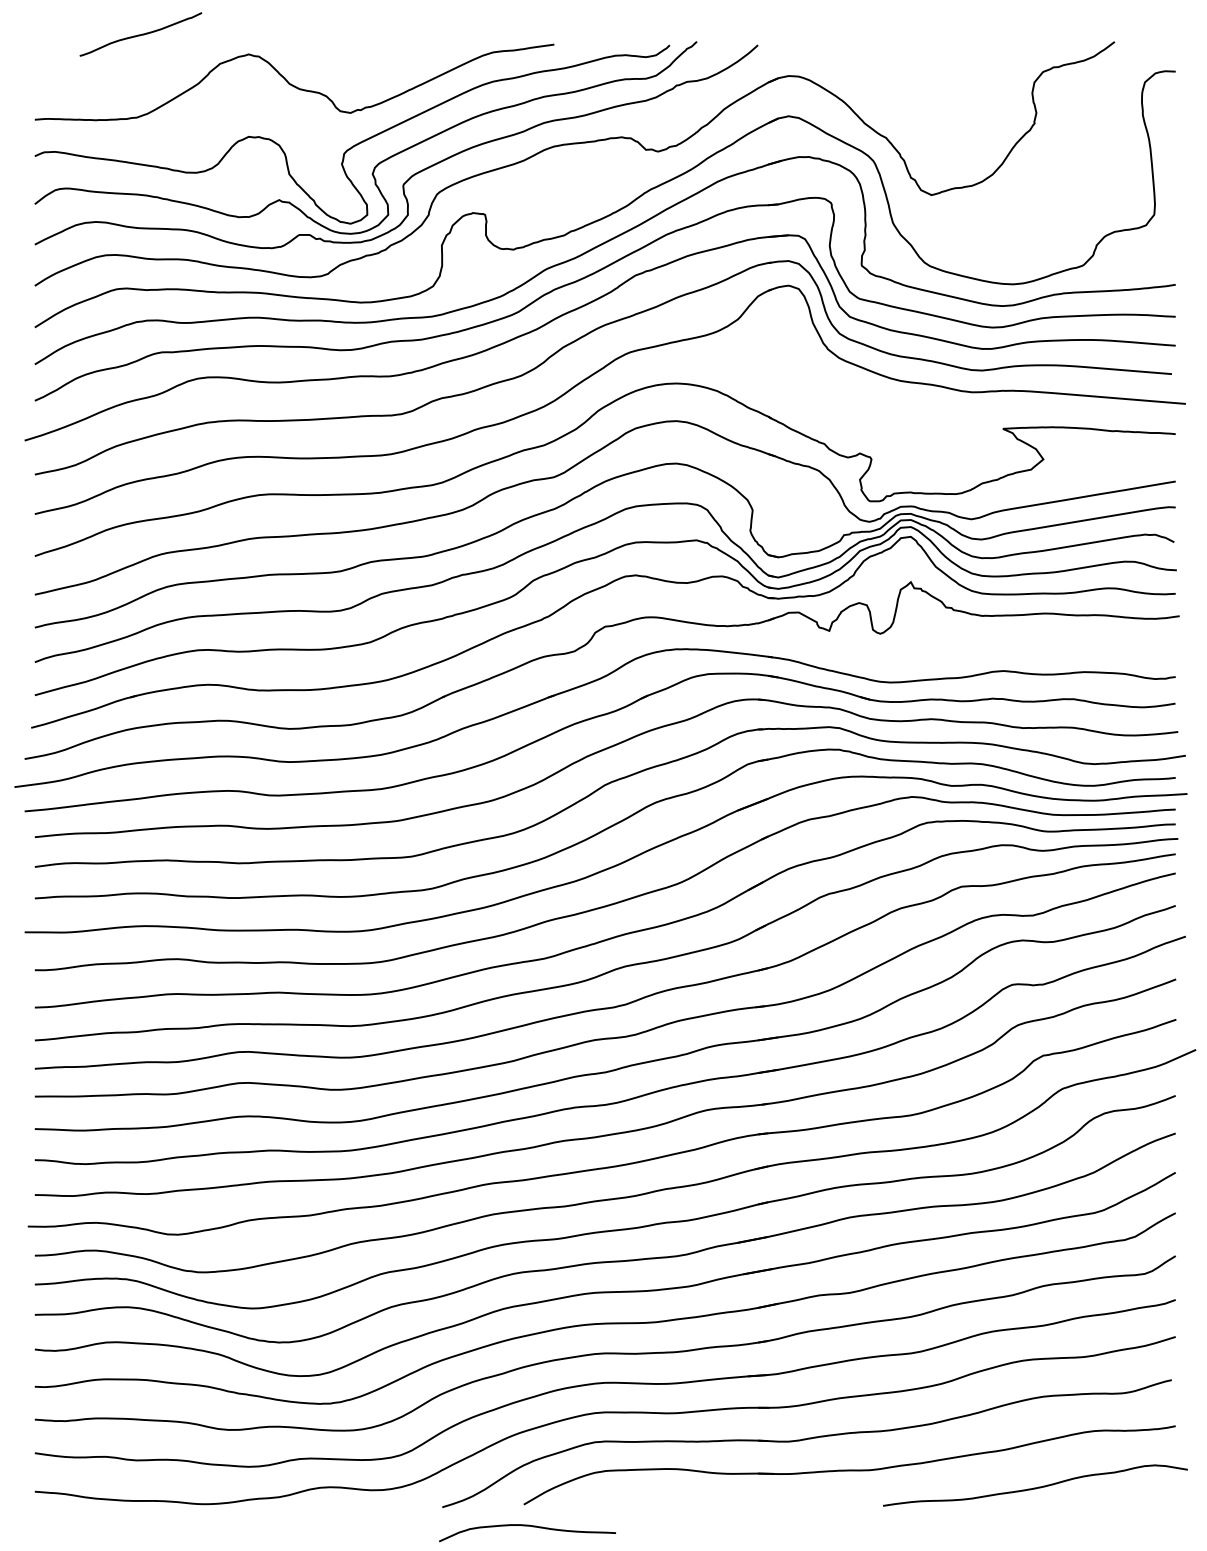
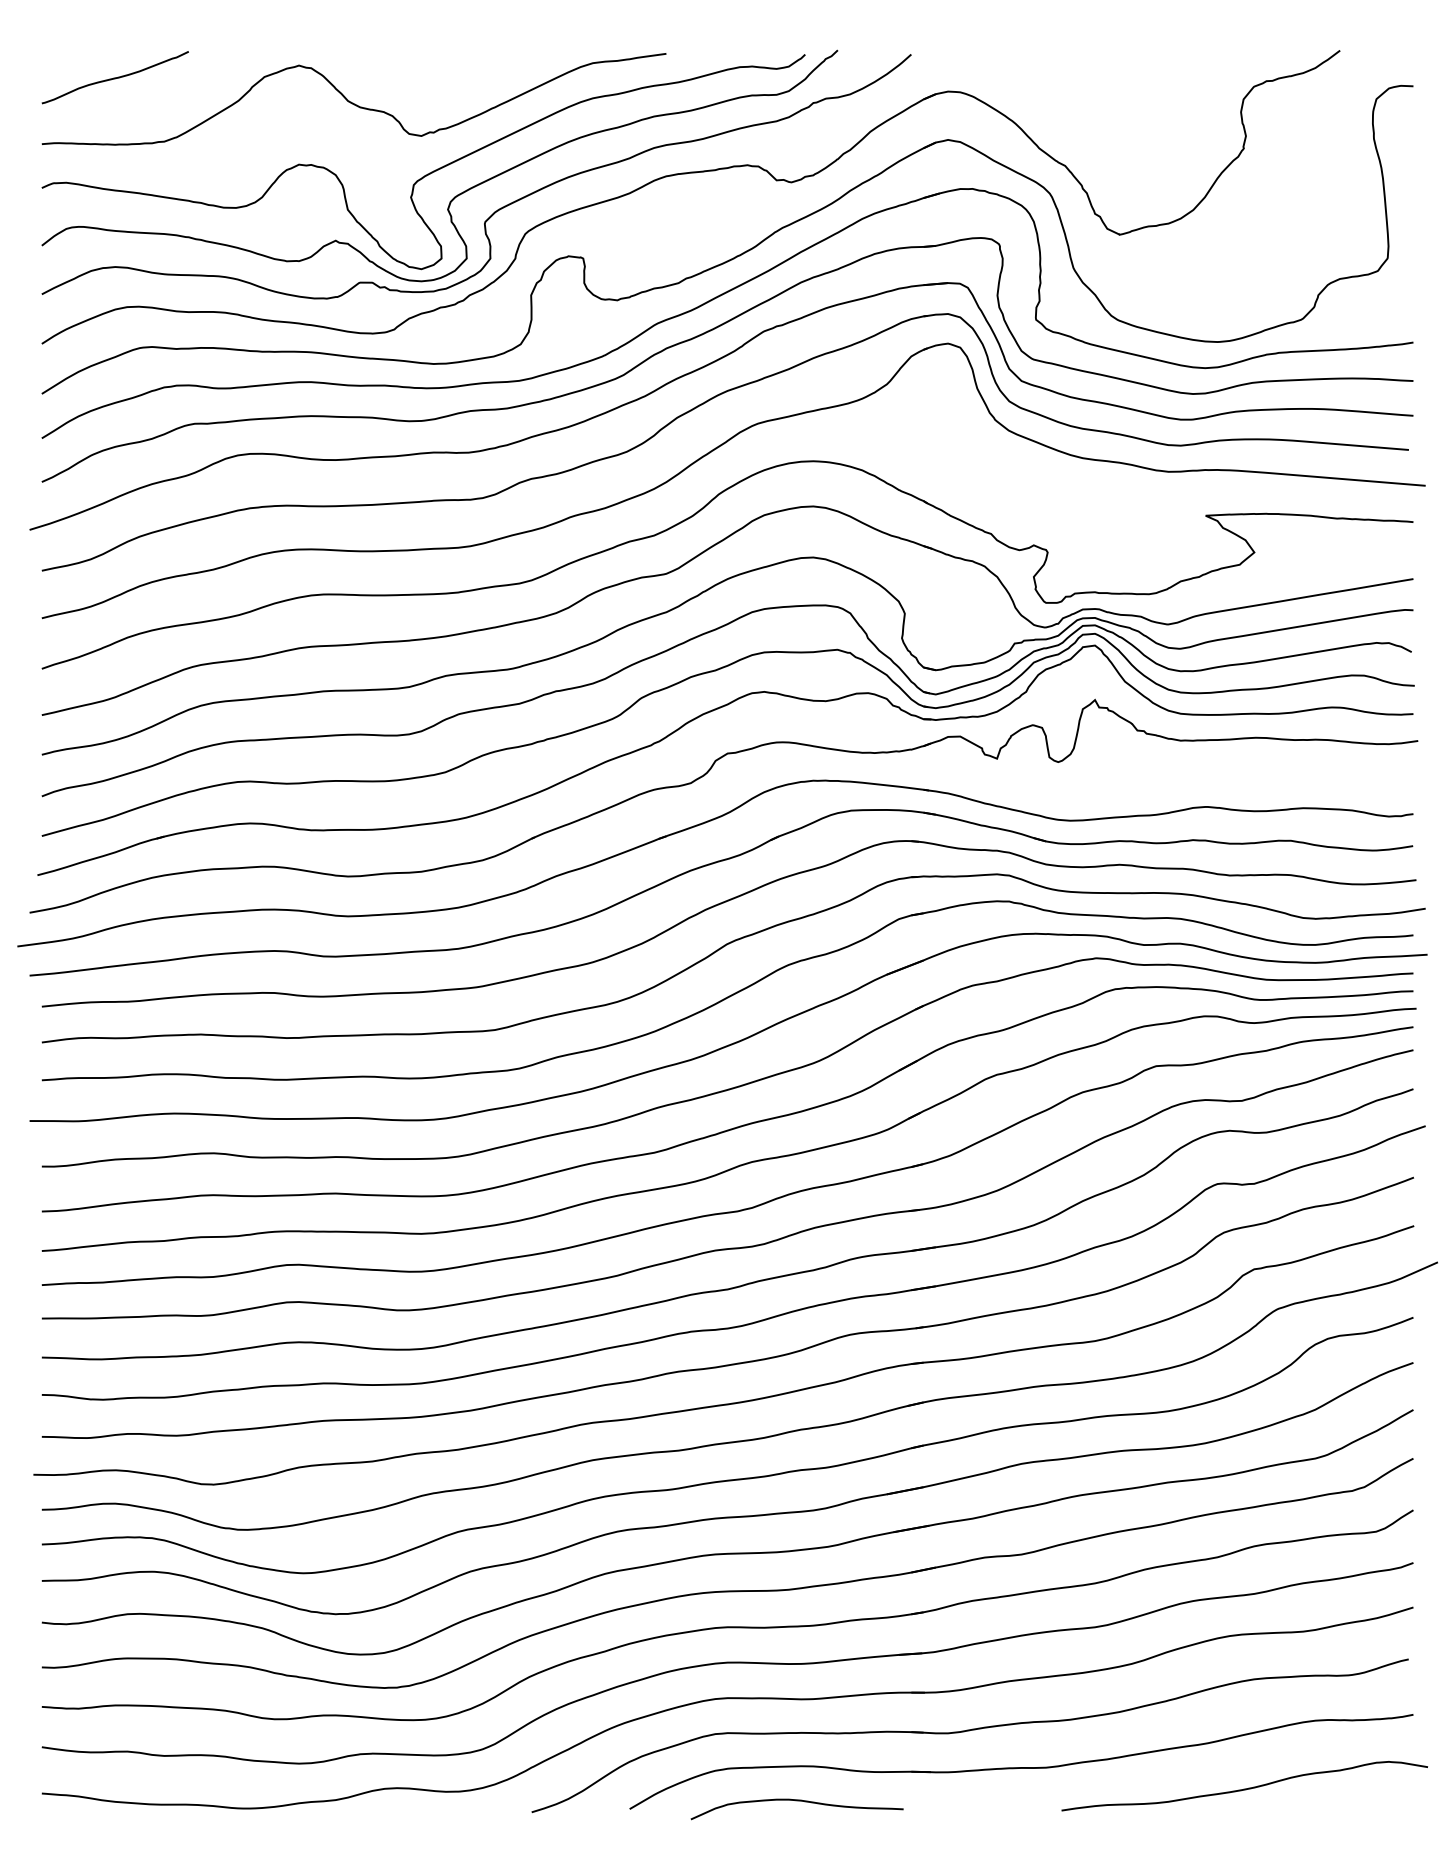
curve: (140, 34) -> (114, 77), moved
curve: (526, 1526) -> (796, 1801), moved

